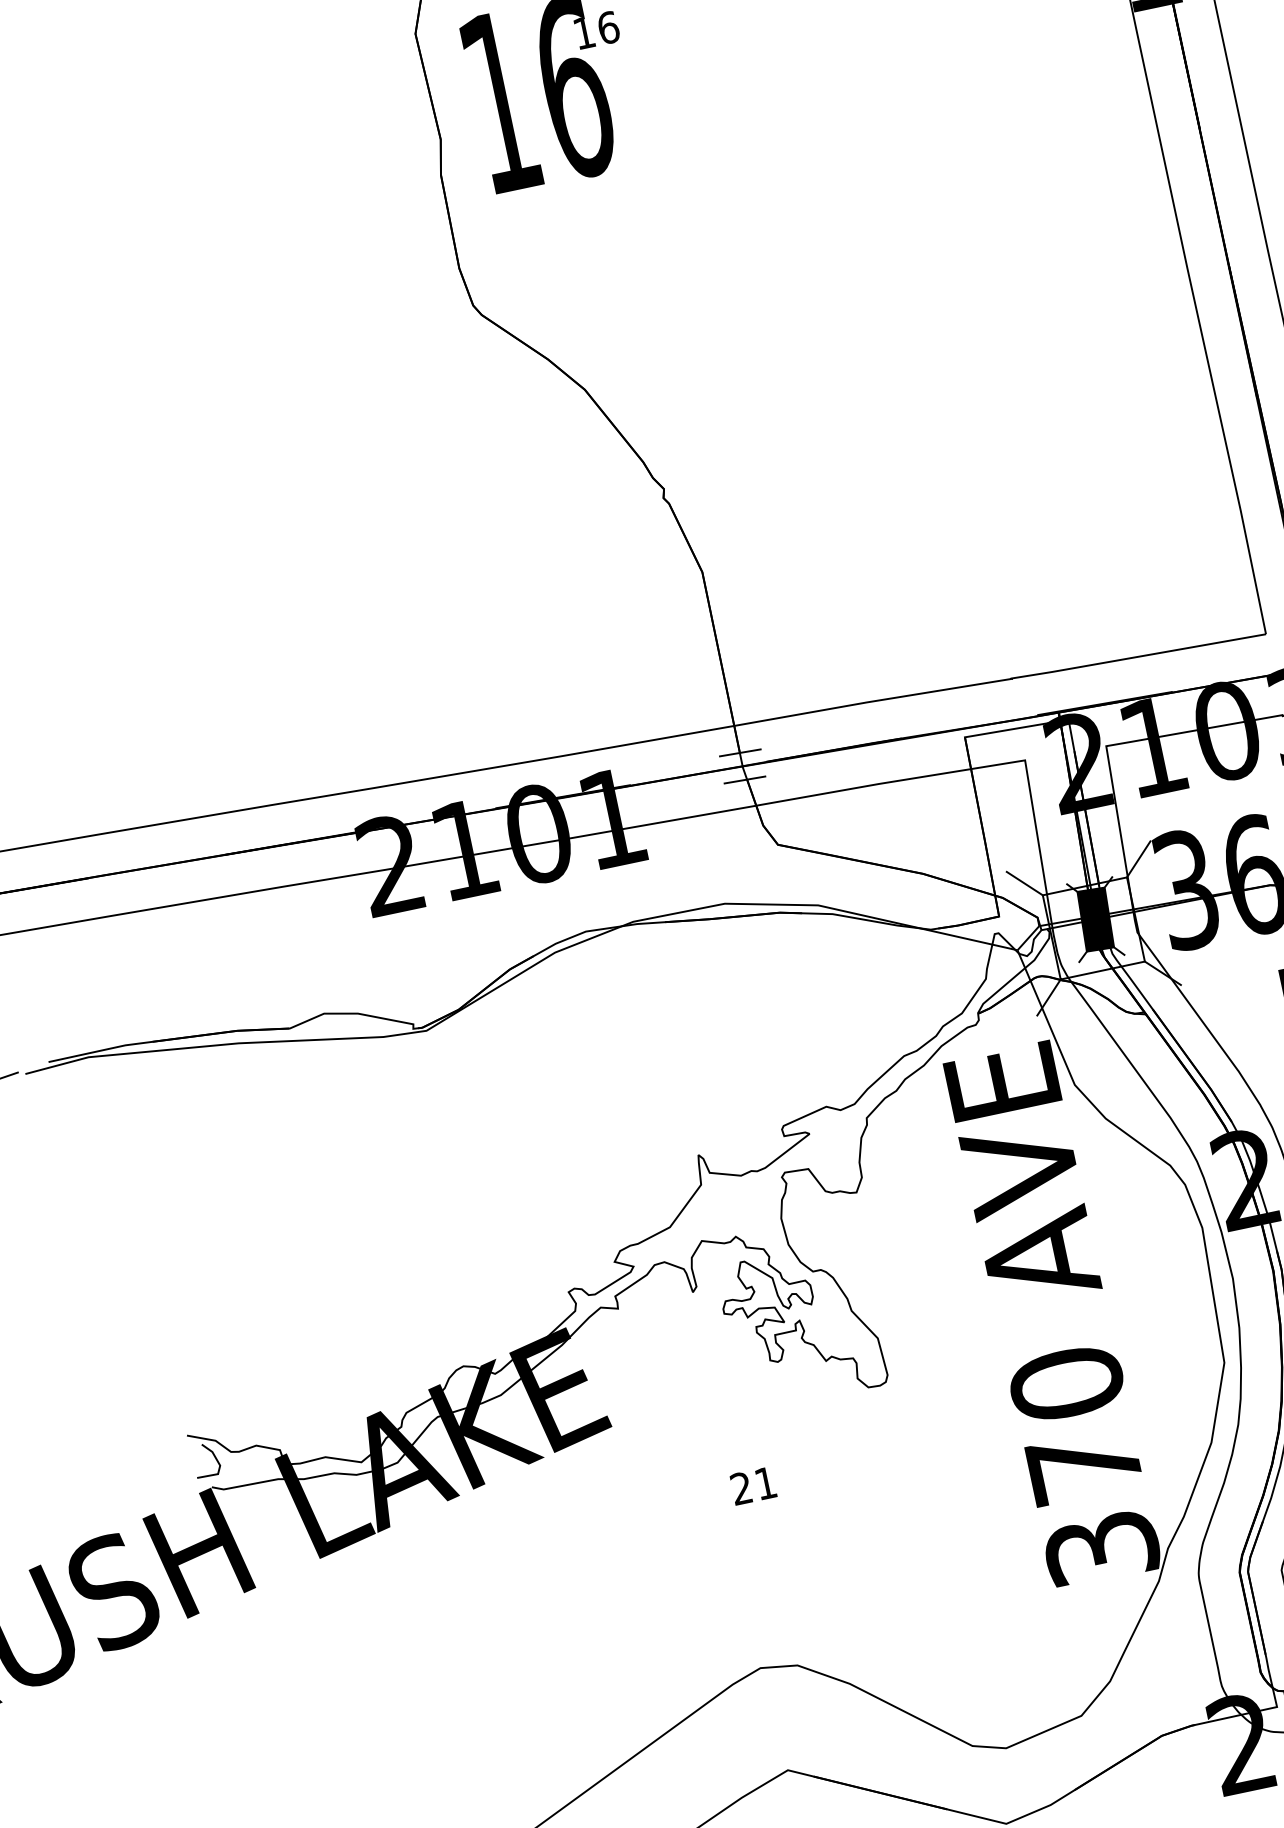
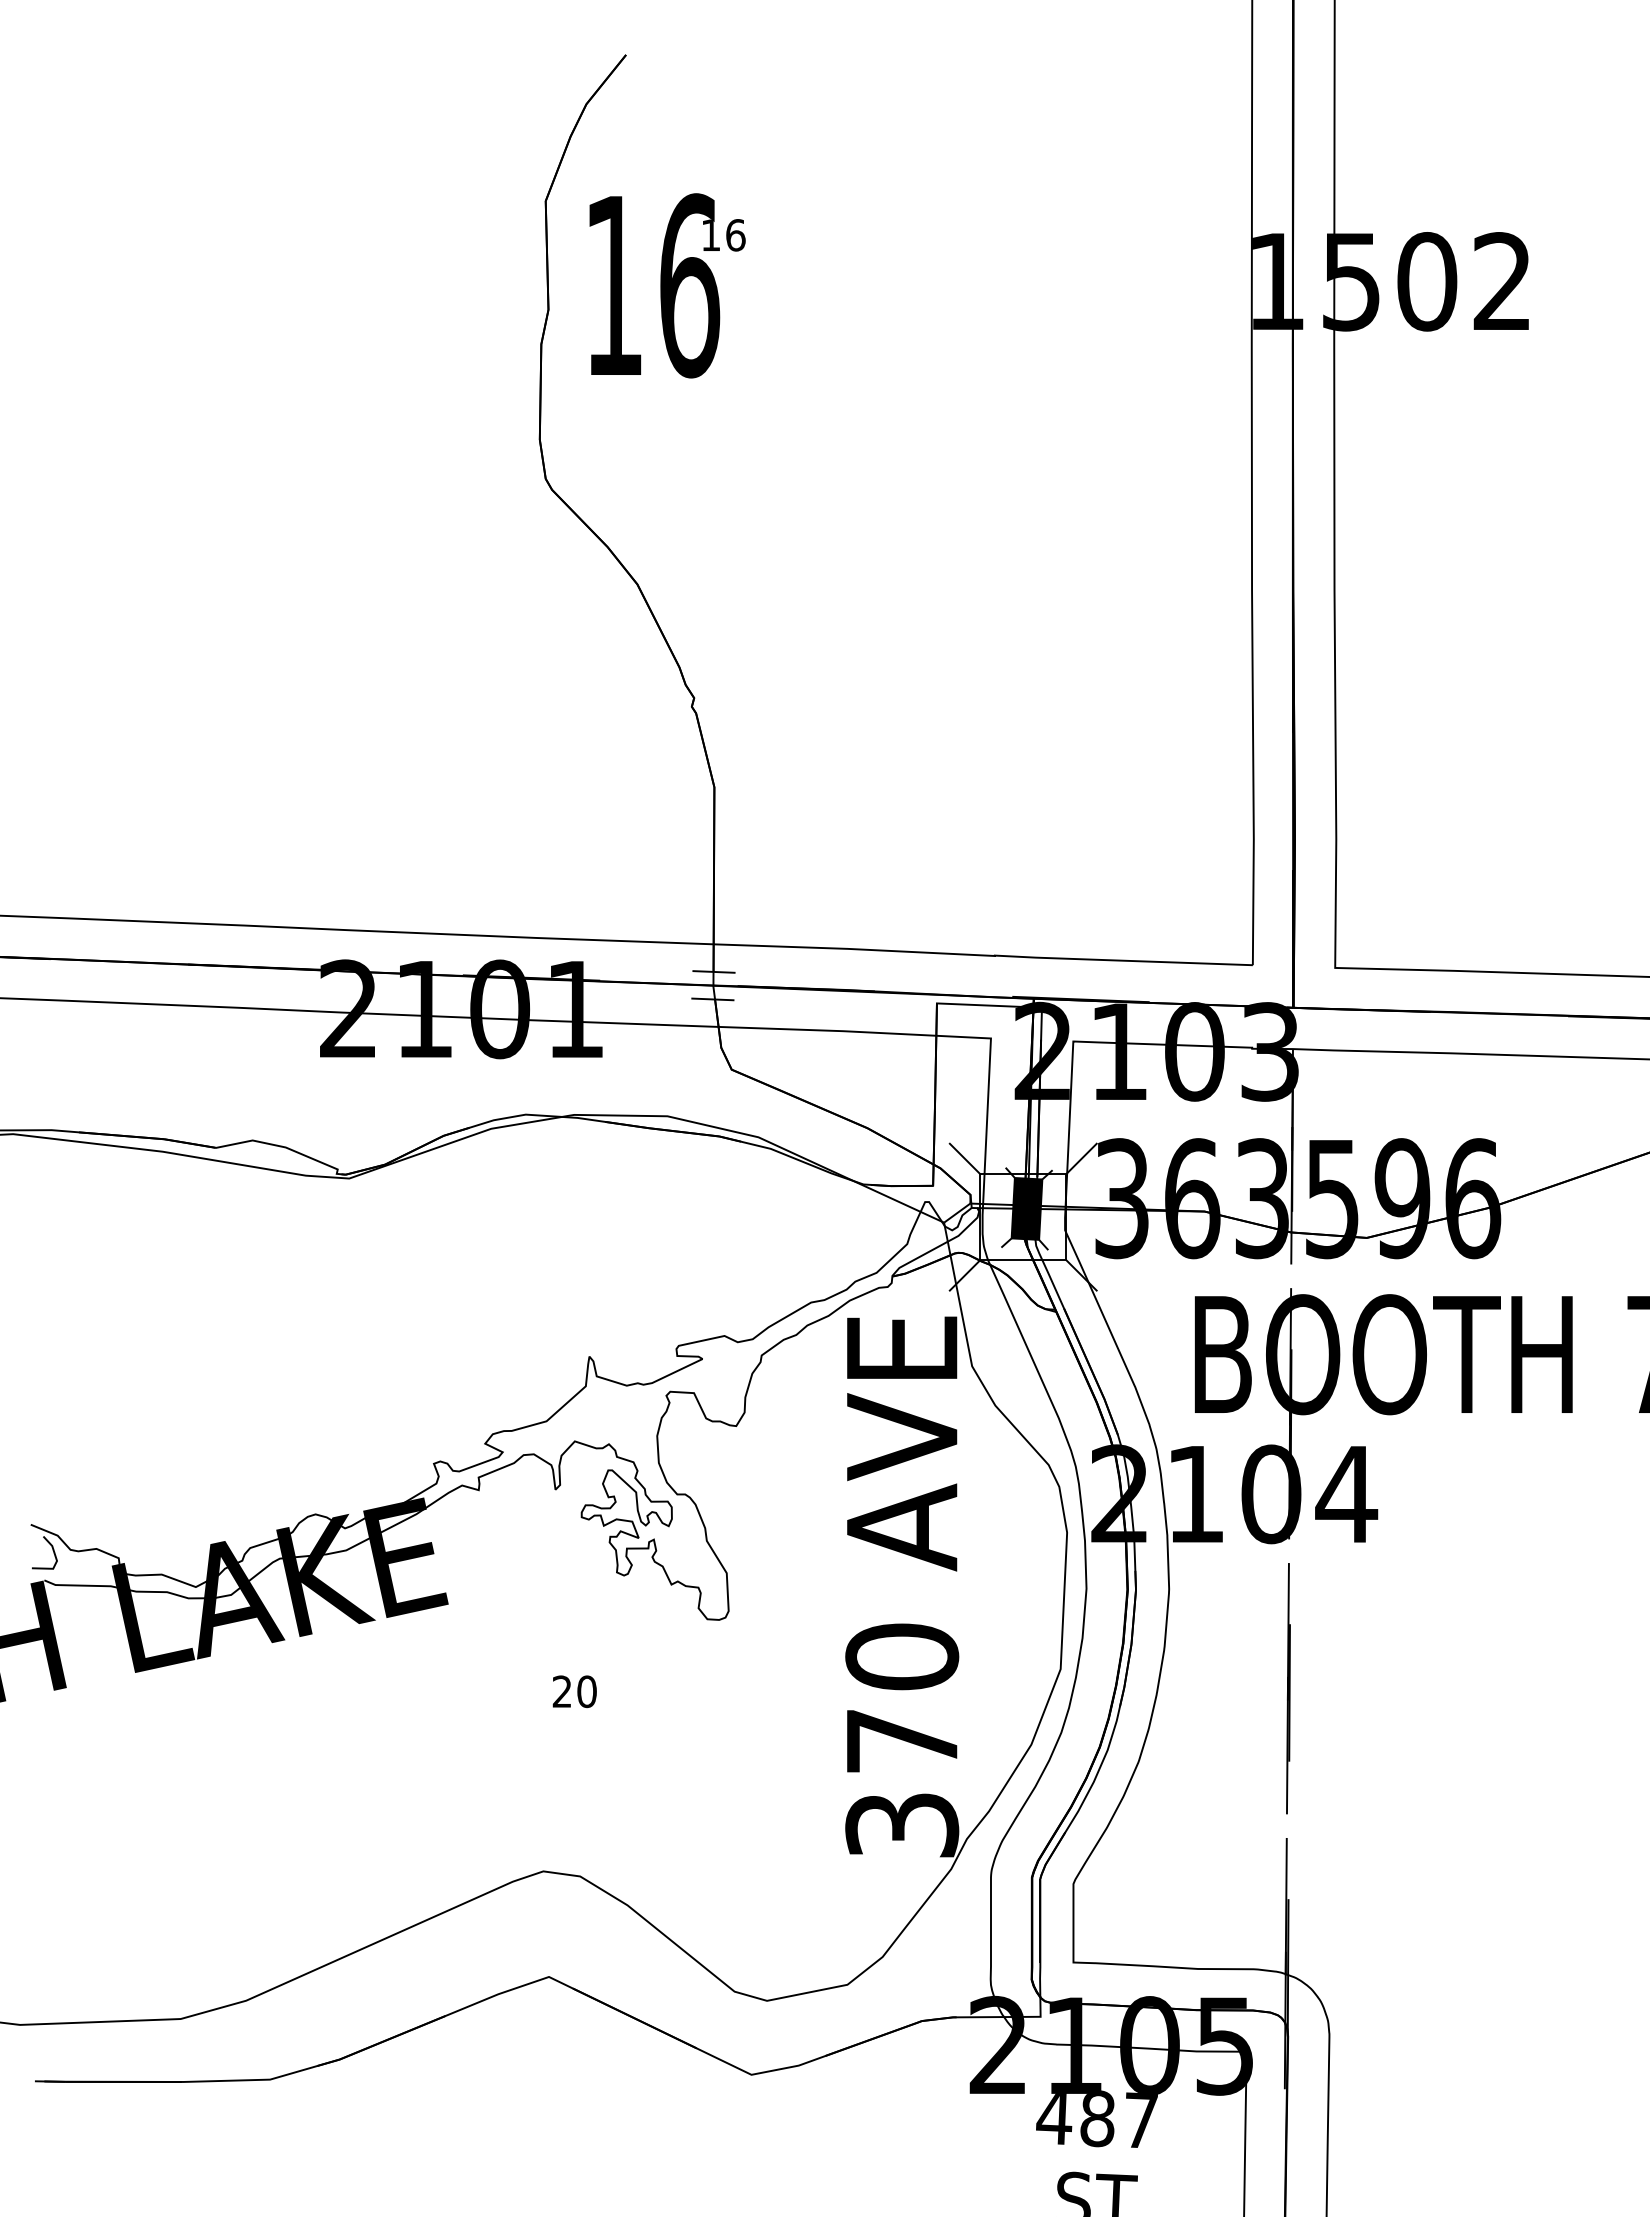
text: (765, 1483) -> (586, 1691), 21 -> 20

